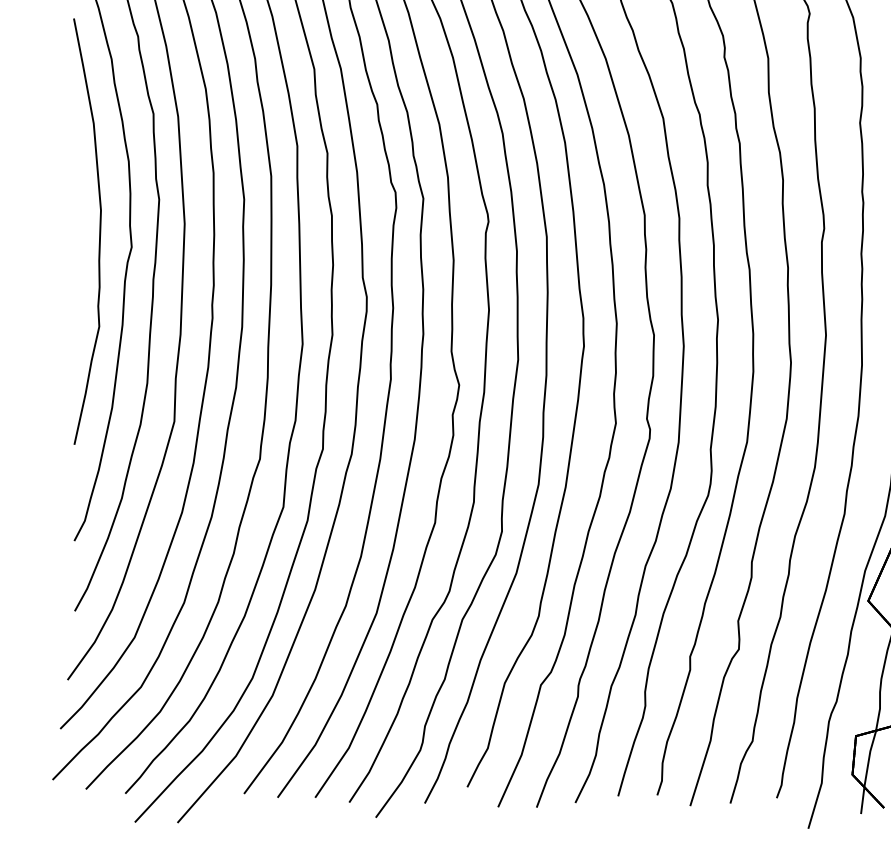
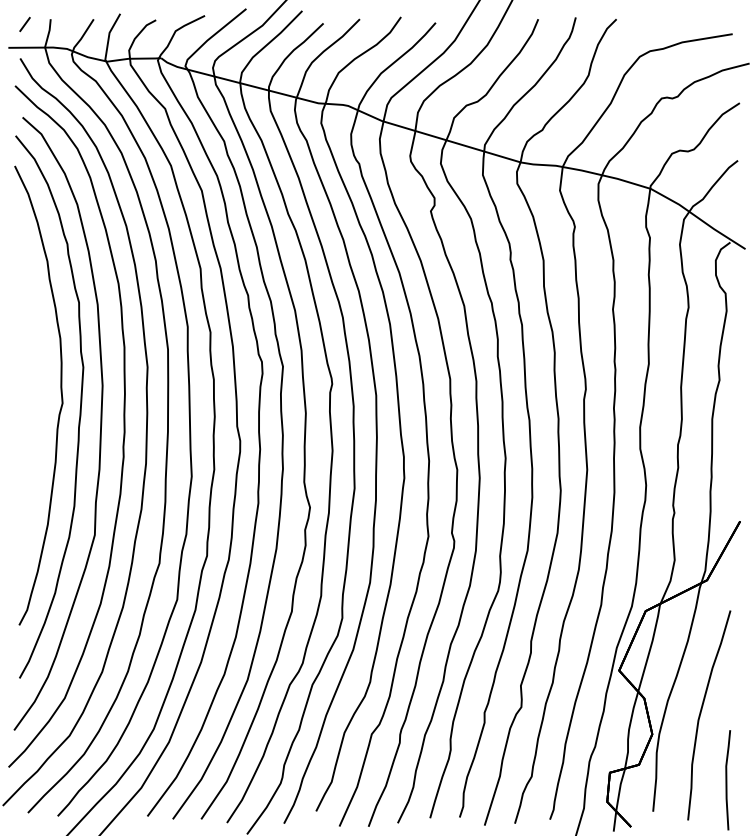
curve: (98, 231) -> (37, 391), removed

